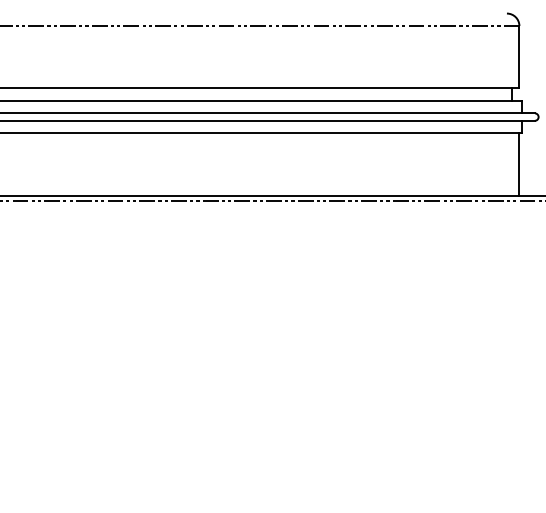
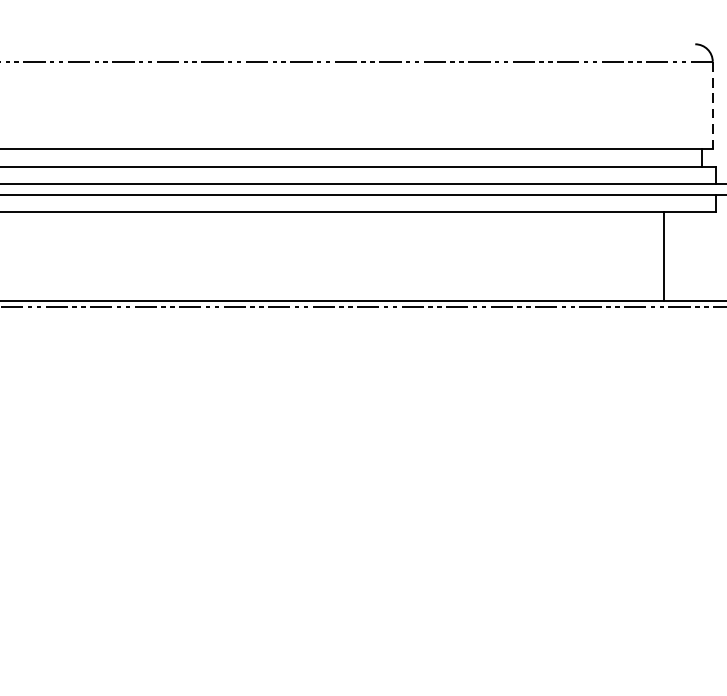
line: (519, 56) -> (712, 104), solid -> dashed
line: (519, 164) -> (663, 256), moved

